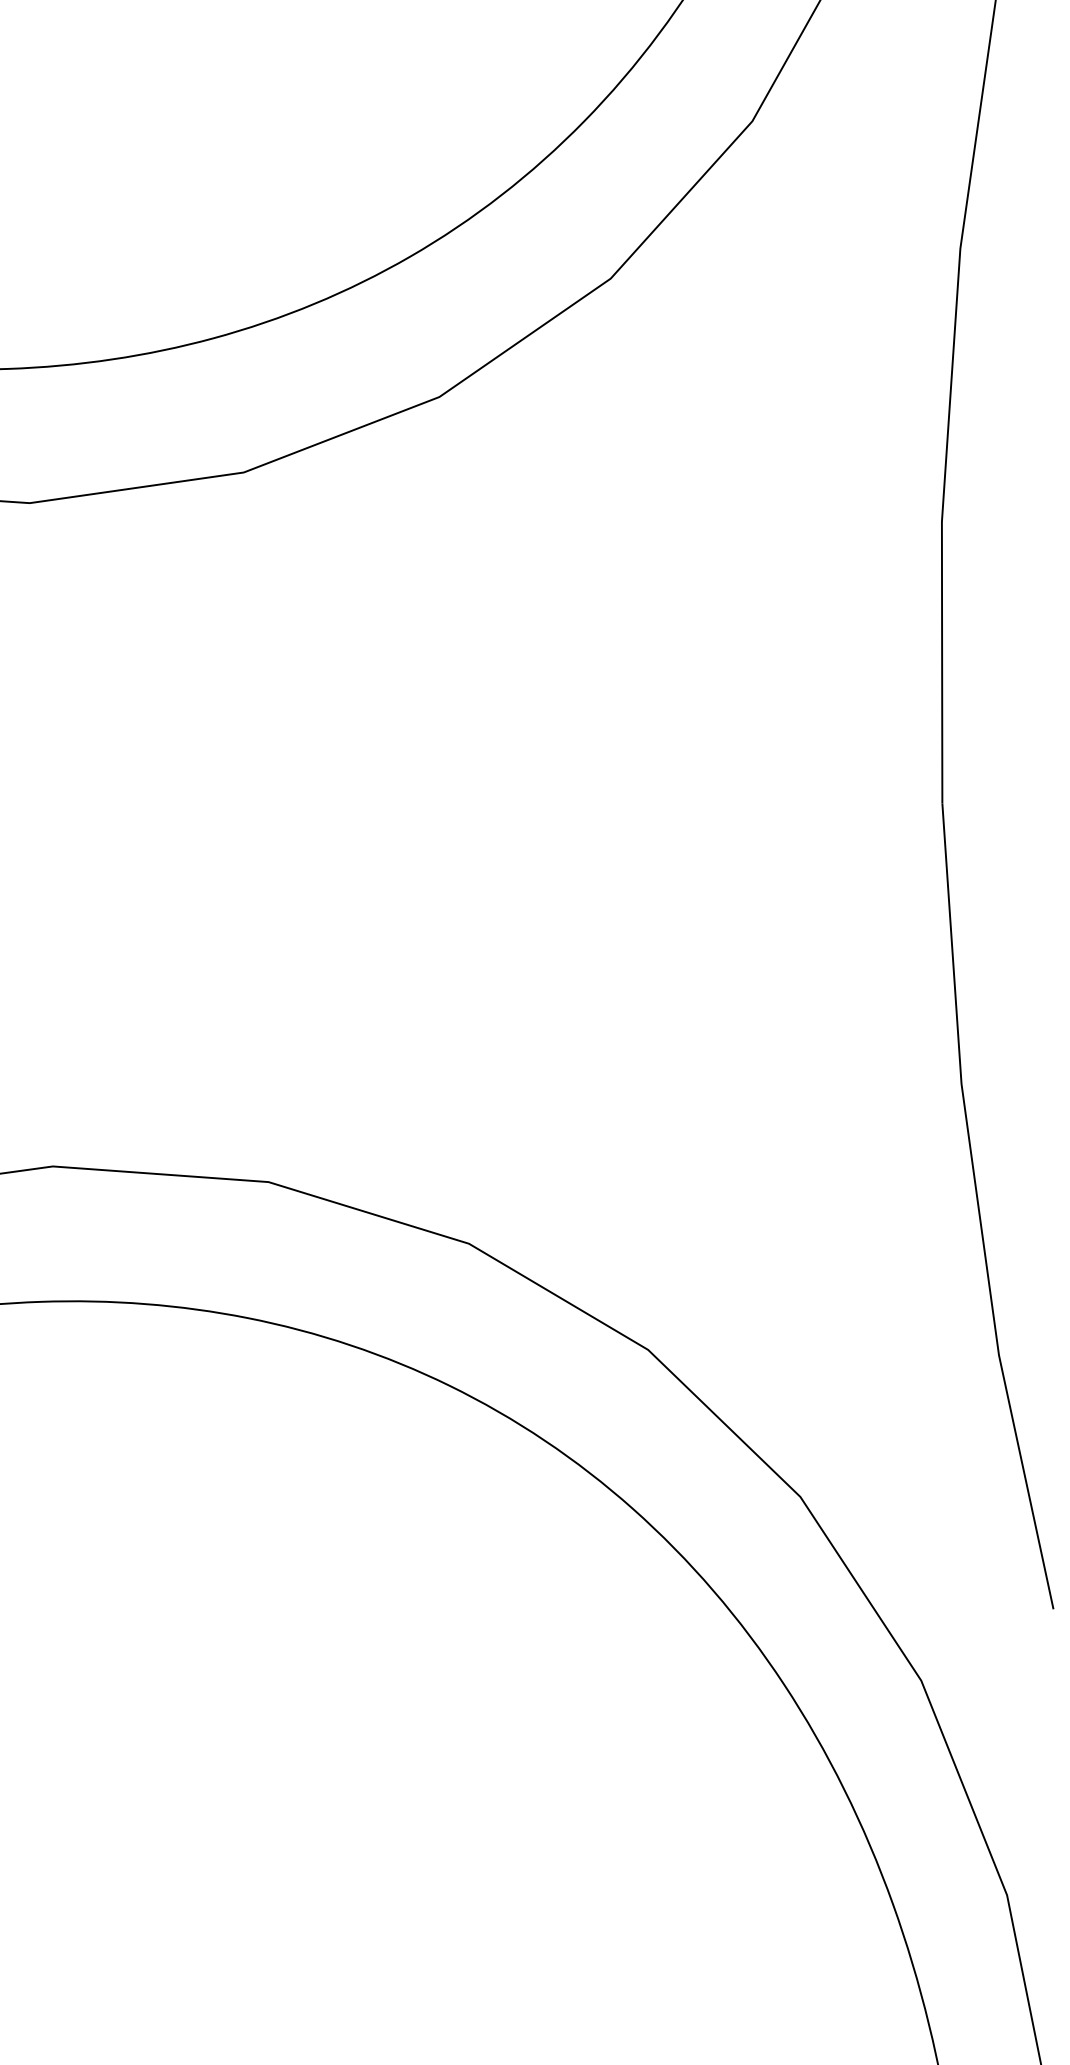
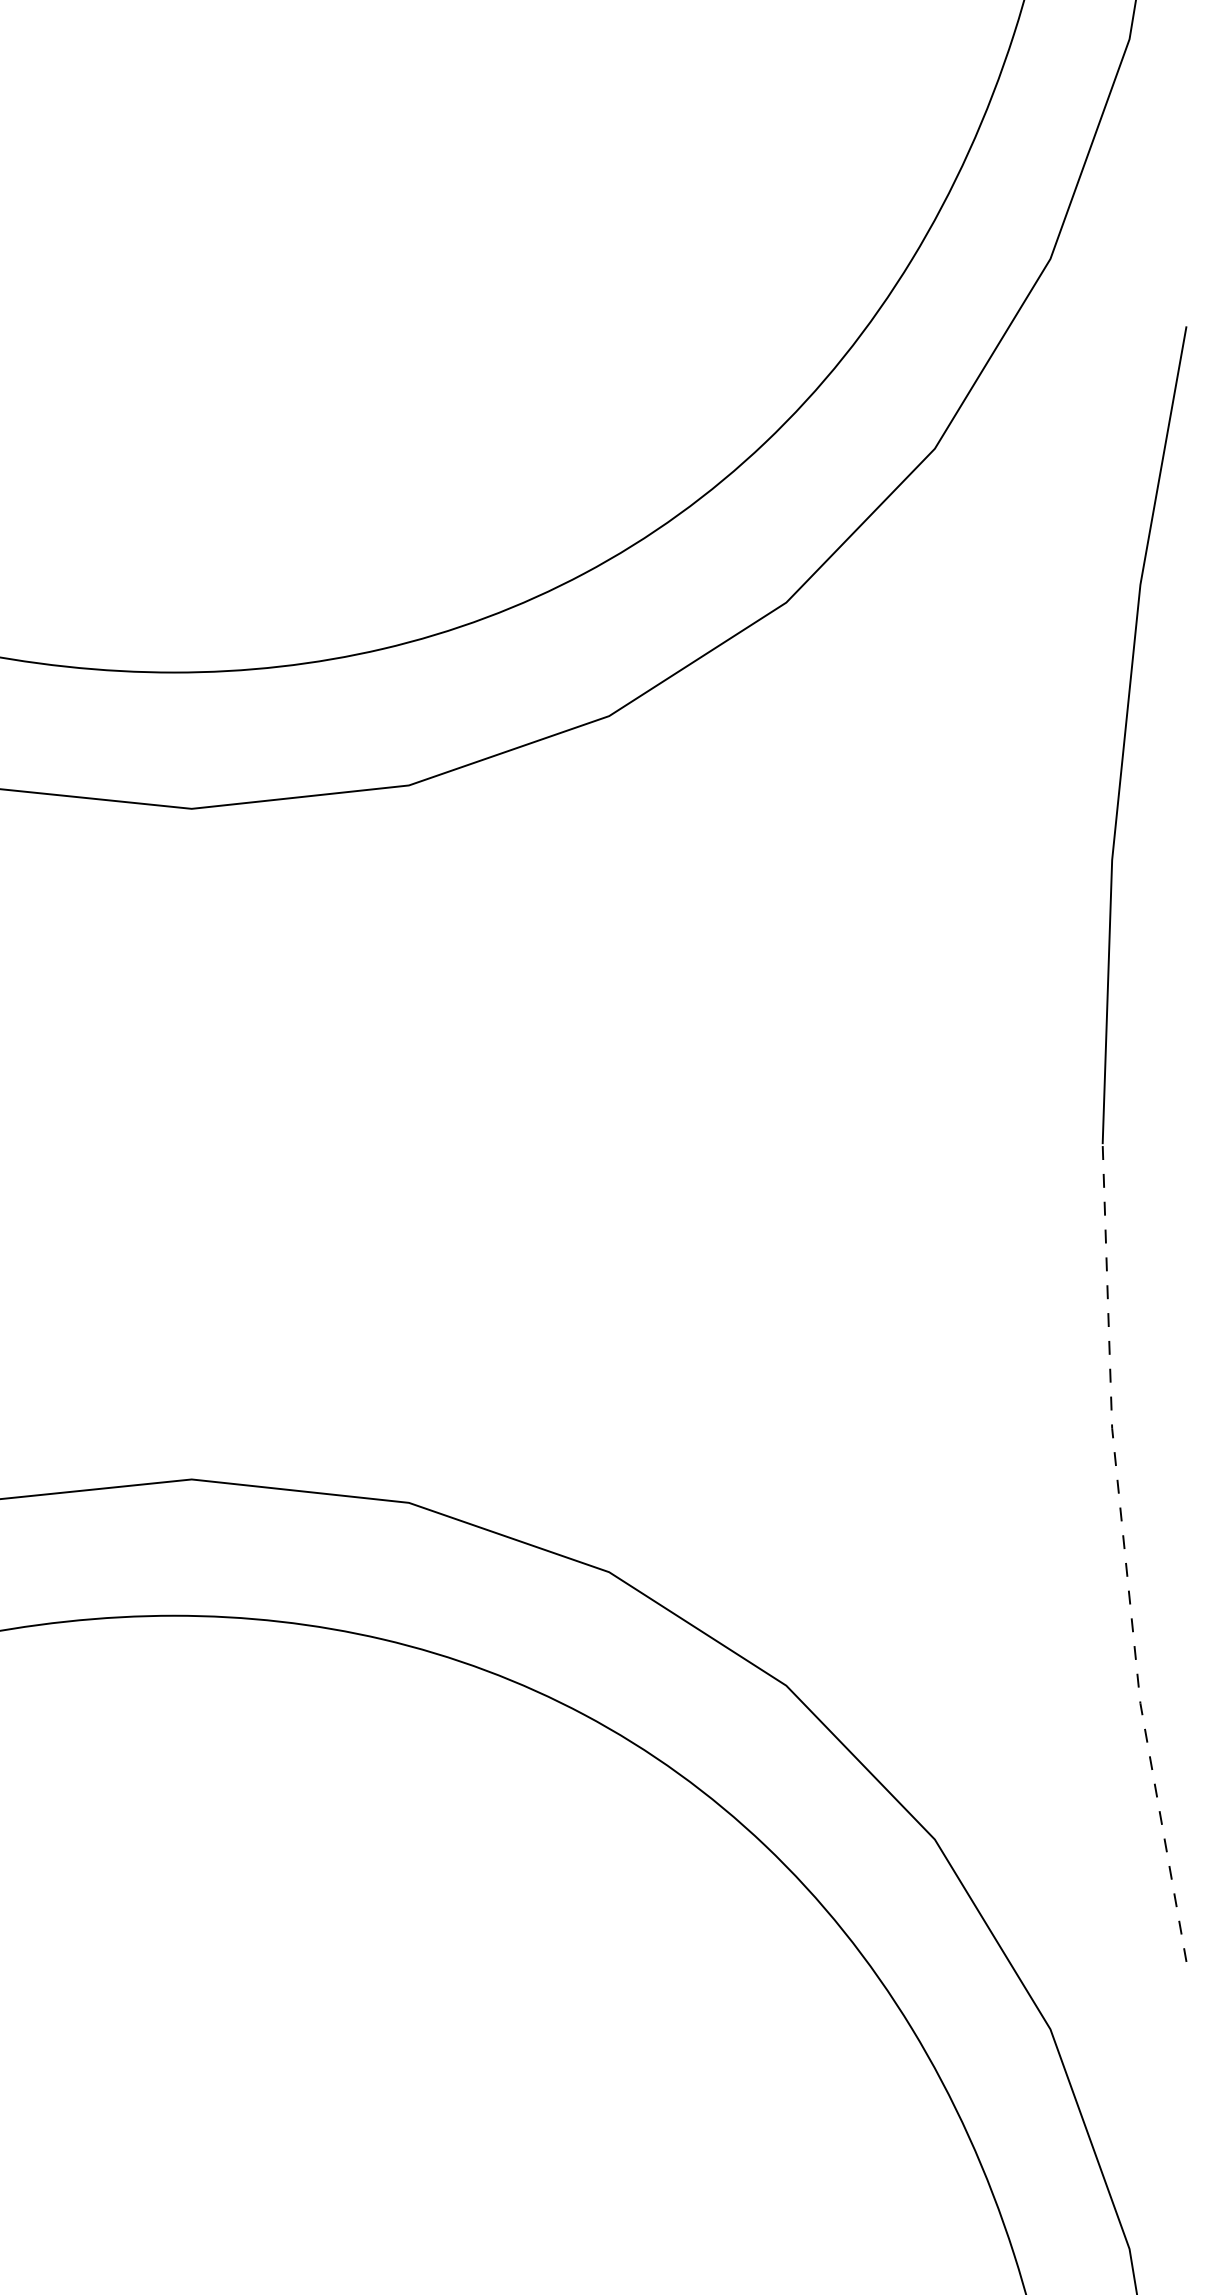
line: (979, 1208) -> (1125, 1554), solid -> dashed

